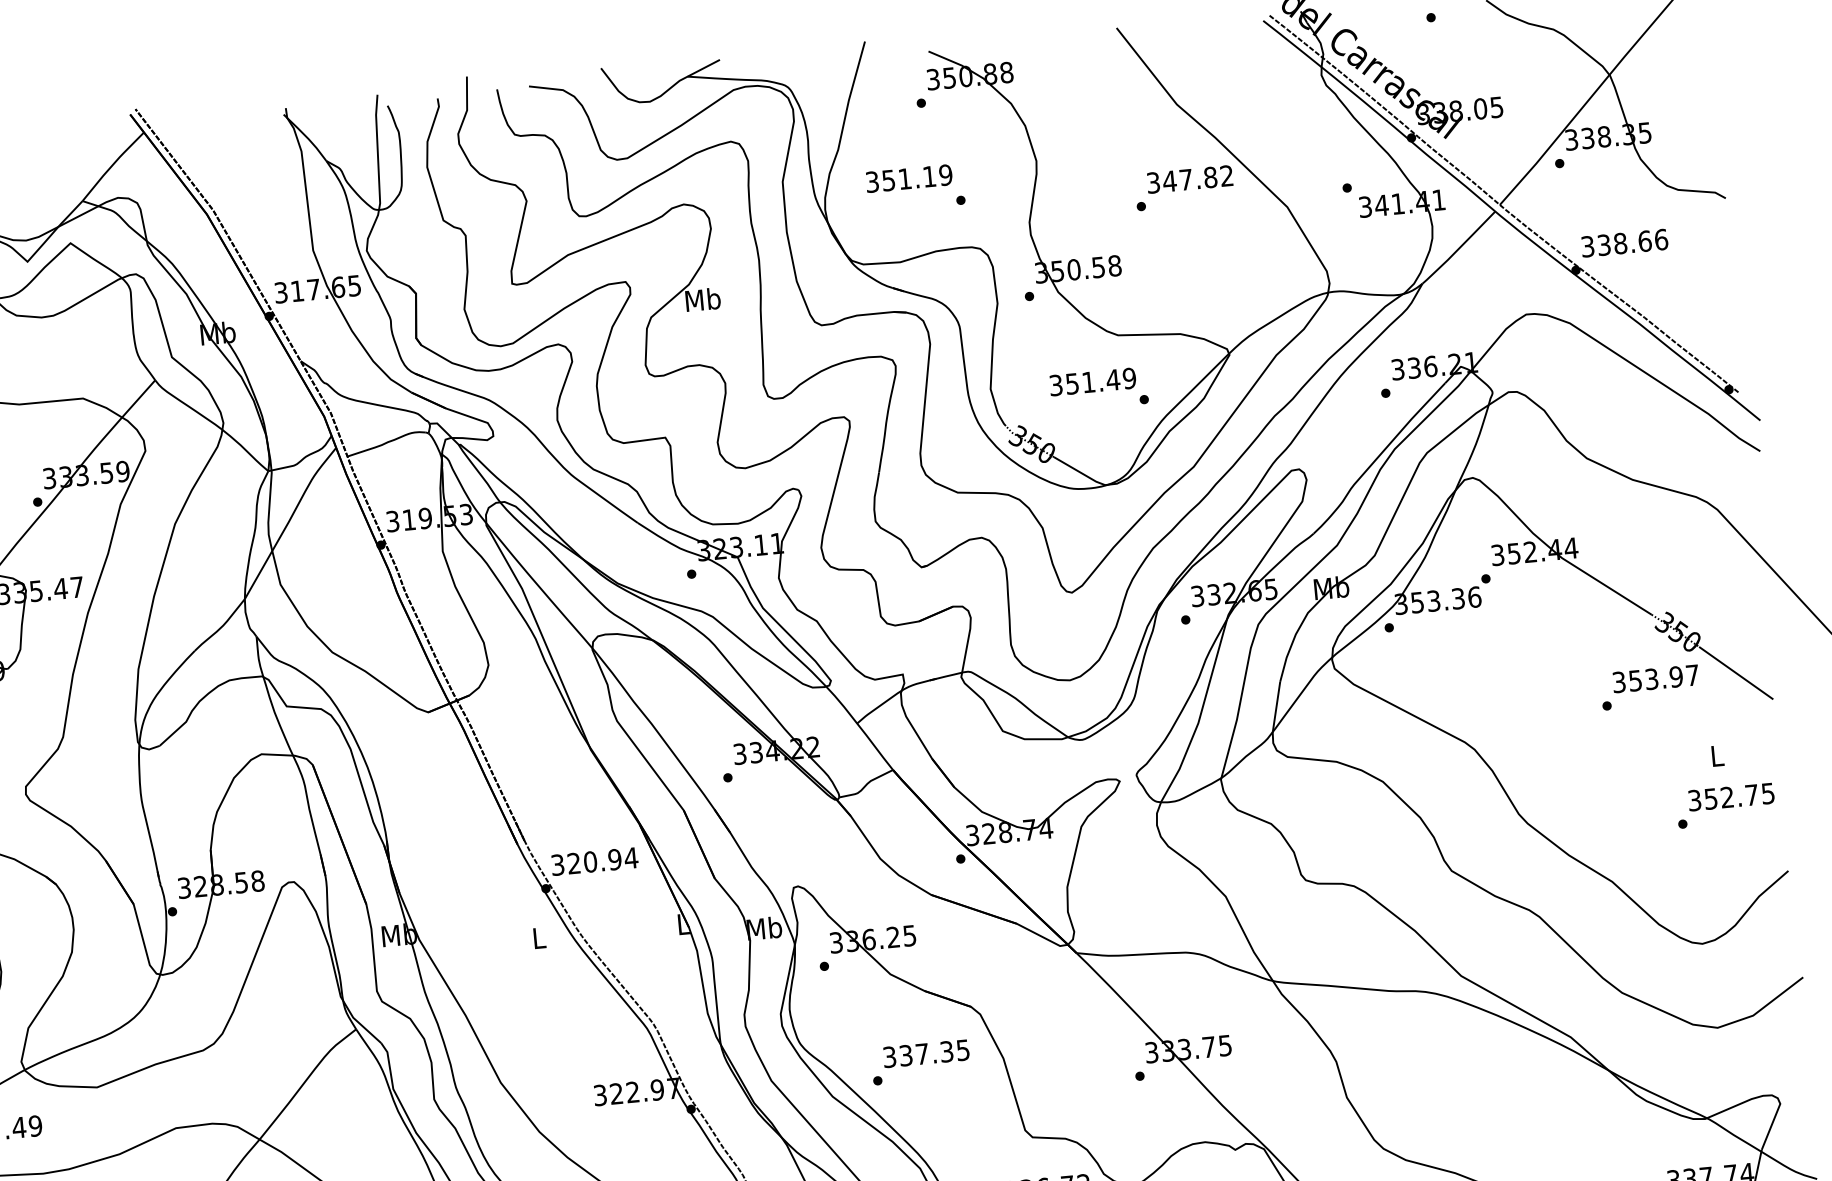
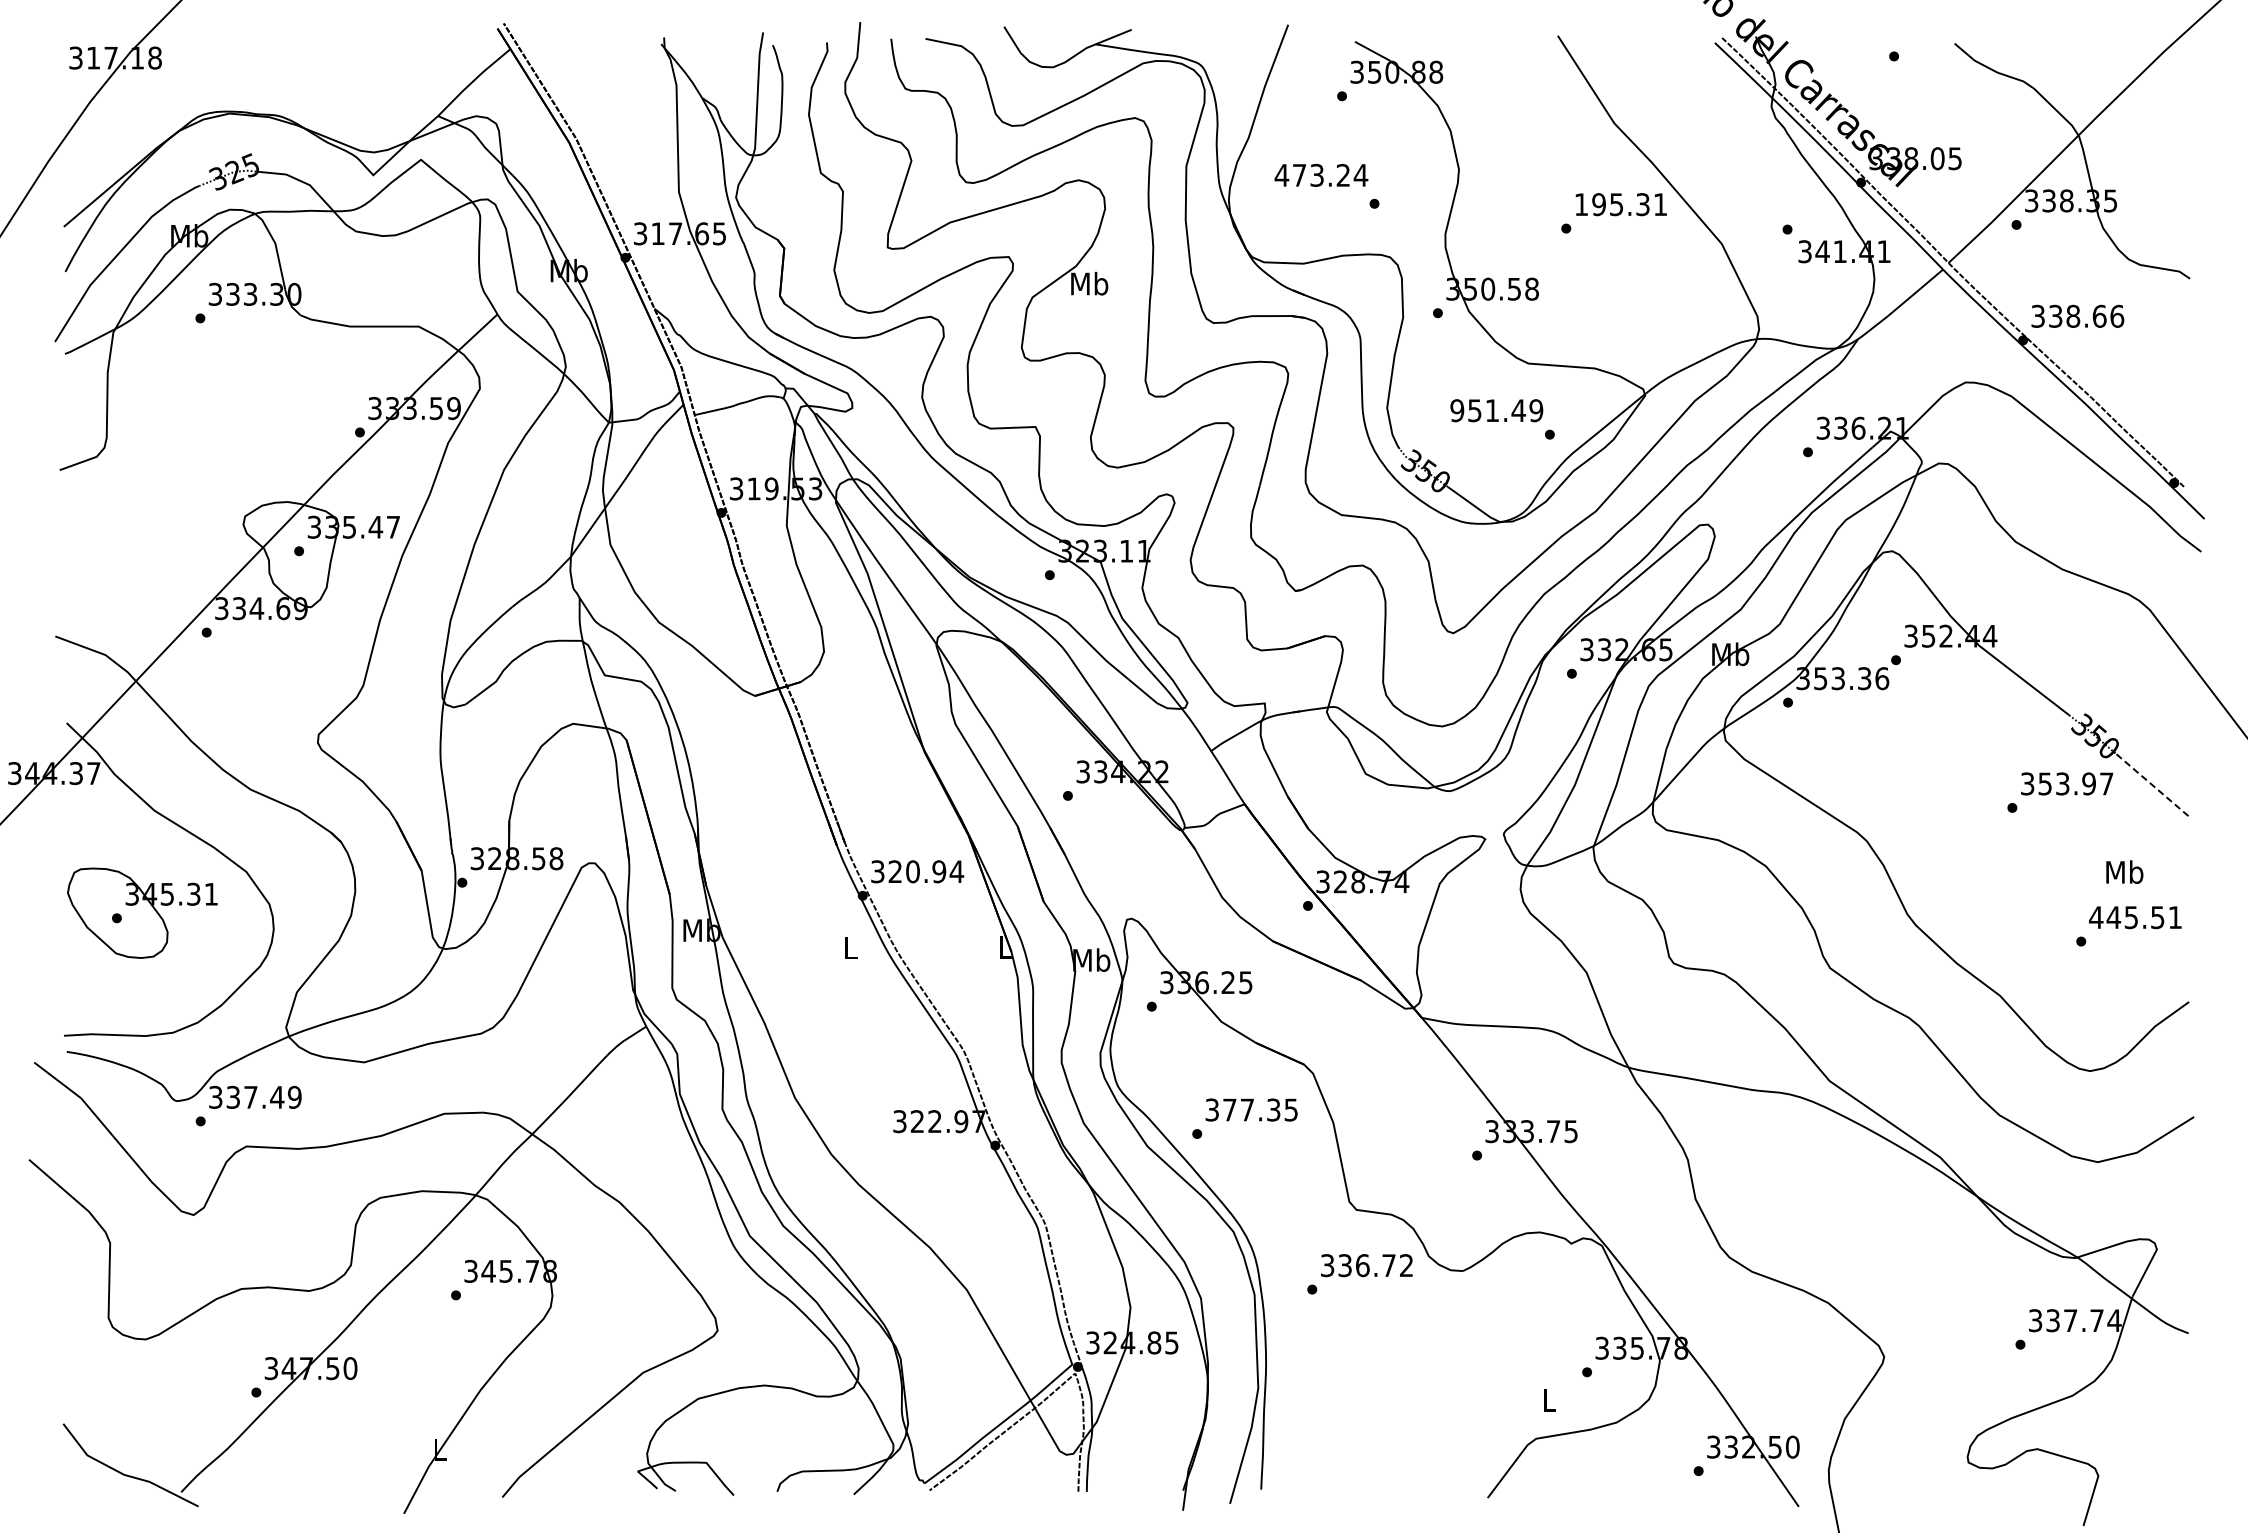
text: (909, 177) -> (1321, 174), 351.19 -> 473.24
text: (1189, 179) -> (1620, 204), 347.82 -> 195.31
text: (1056, 385) -> (1457, 410), 351.49 -> 951.49
line: (1736, 672) -> (2153, 785), solid -> dashed
text: (1716, 755) -> (2124, 871), L -> Mb
text: (1731, 797) -> (2135, 917), 352.75 -> 445.51
text: (905, 1055) -> (1229, 1109), 337.35 -> 377.35

